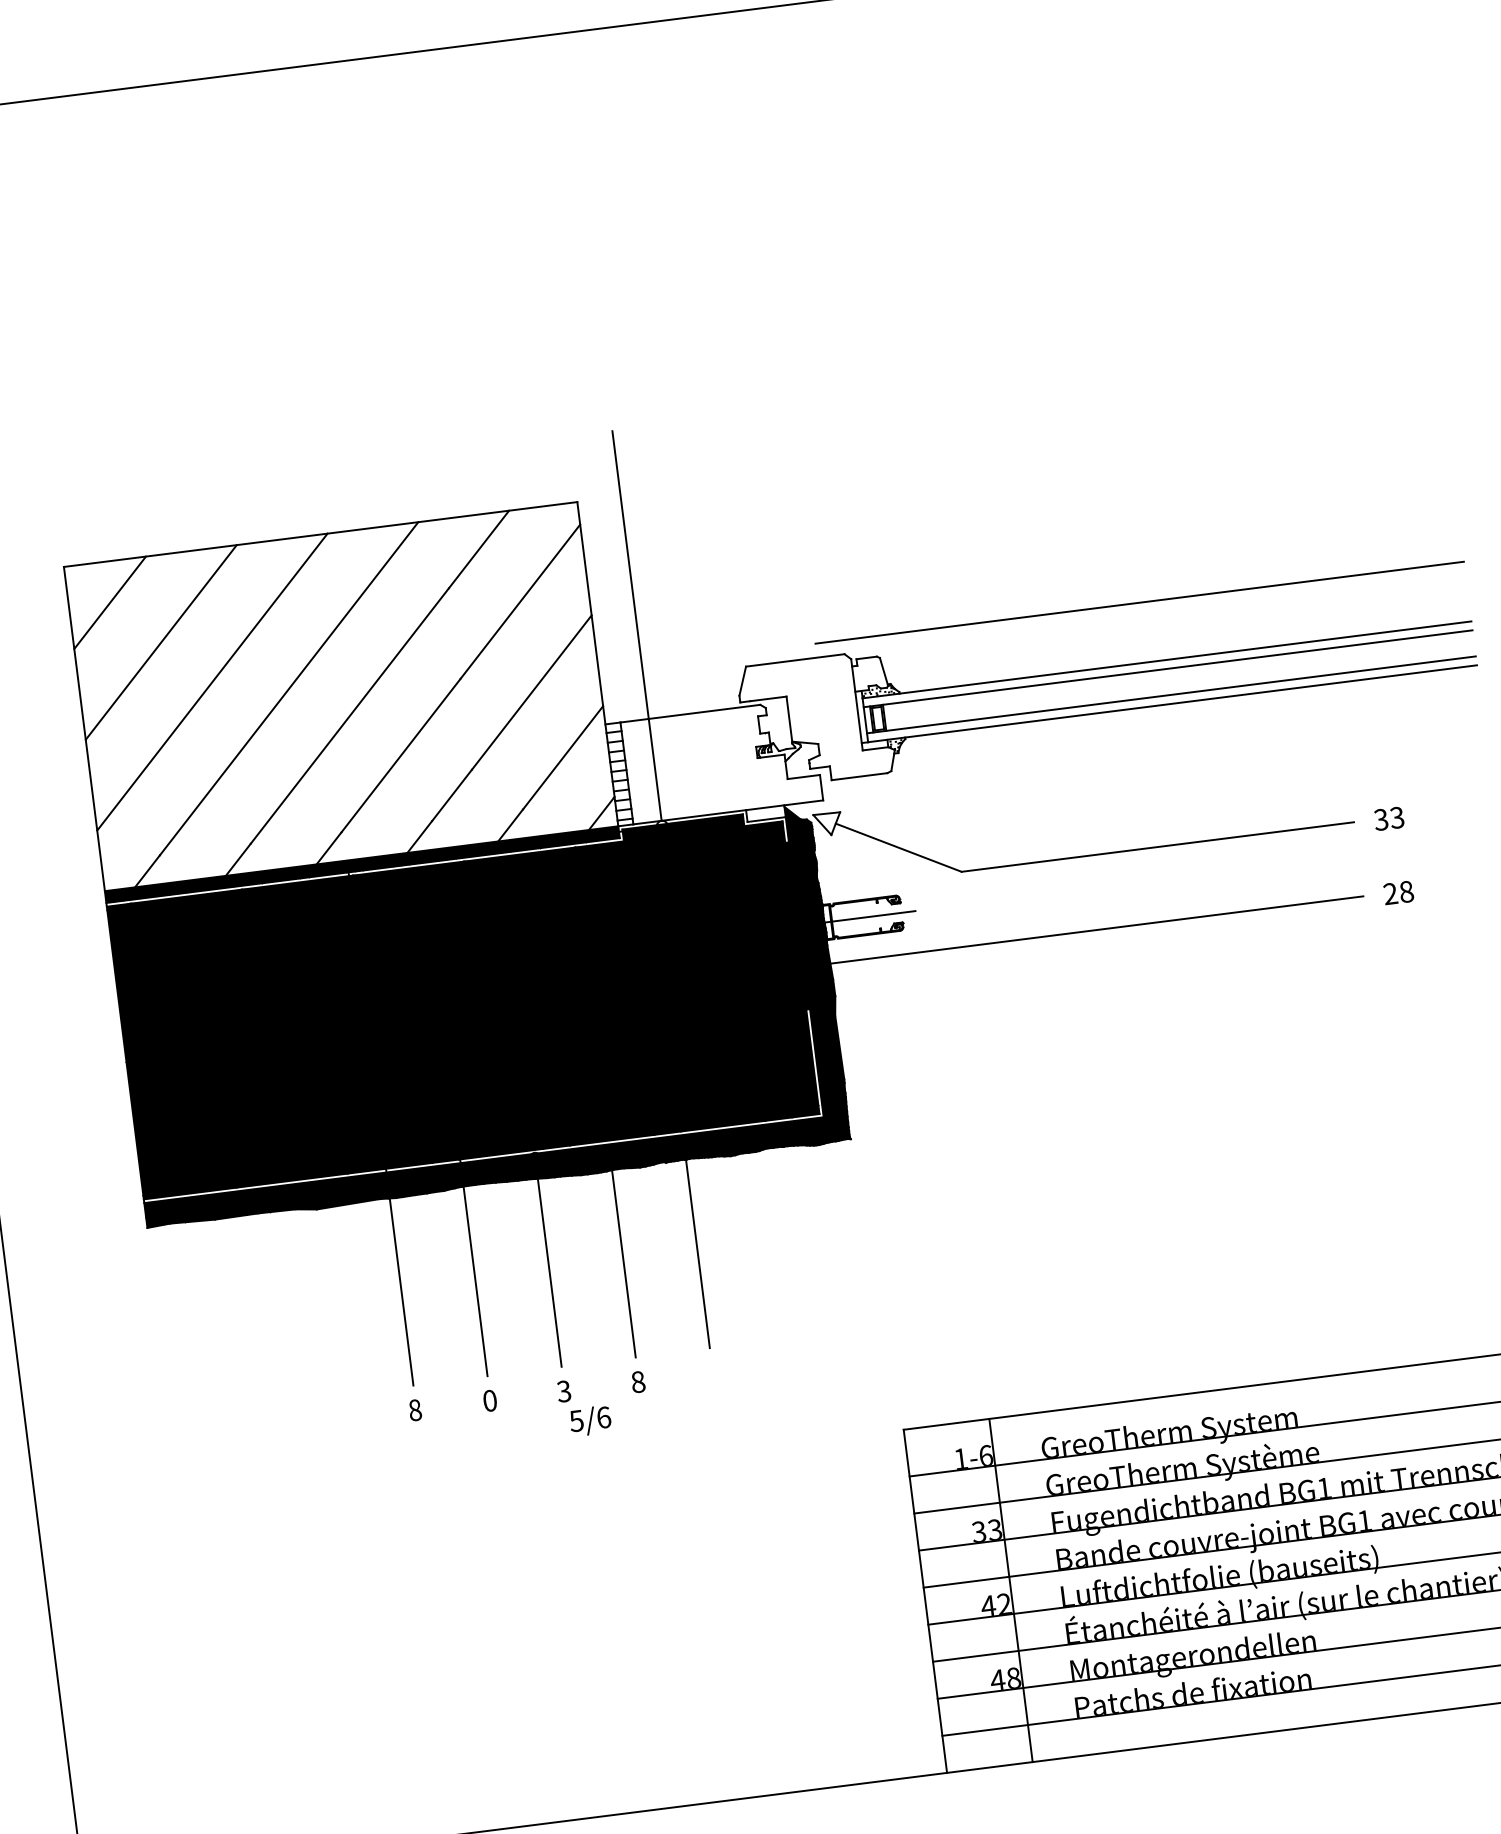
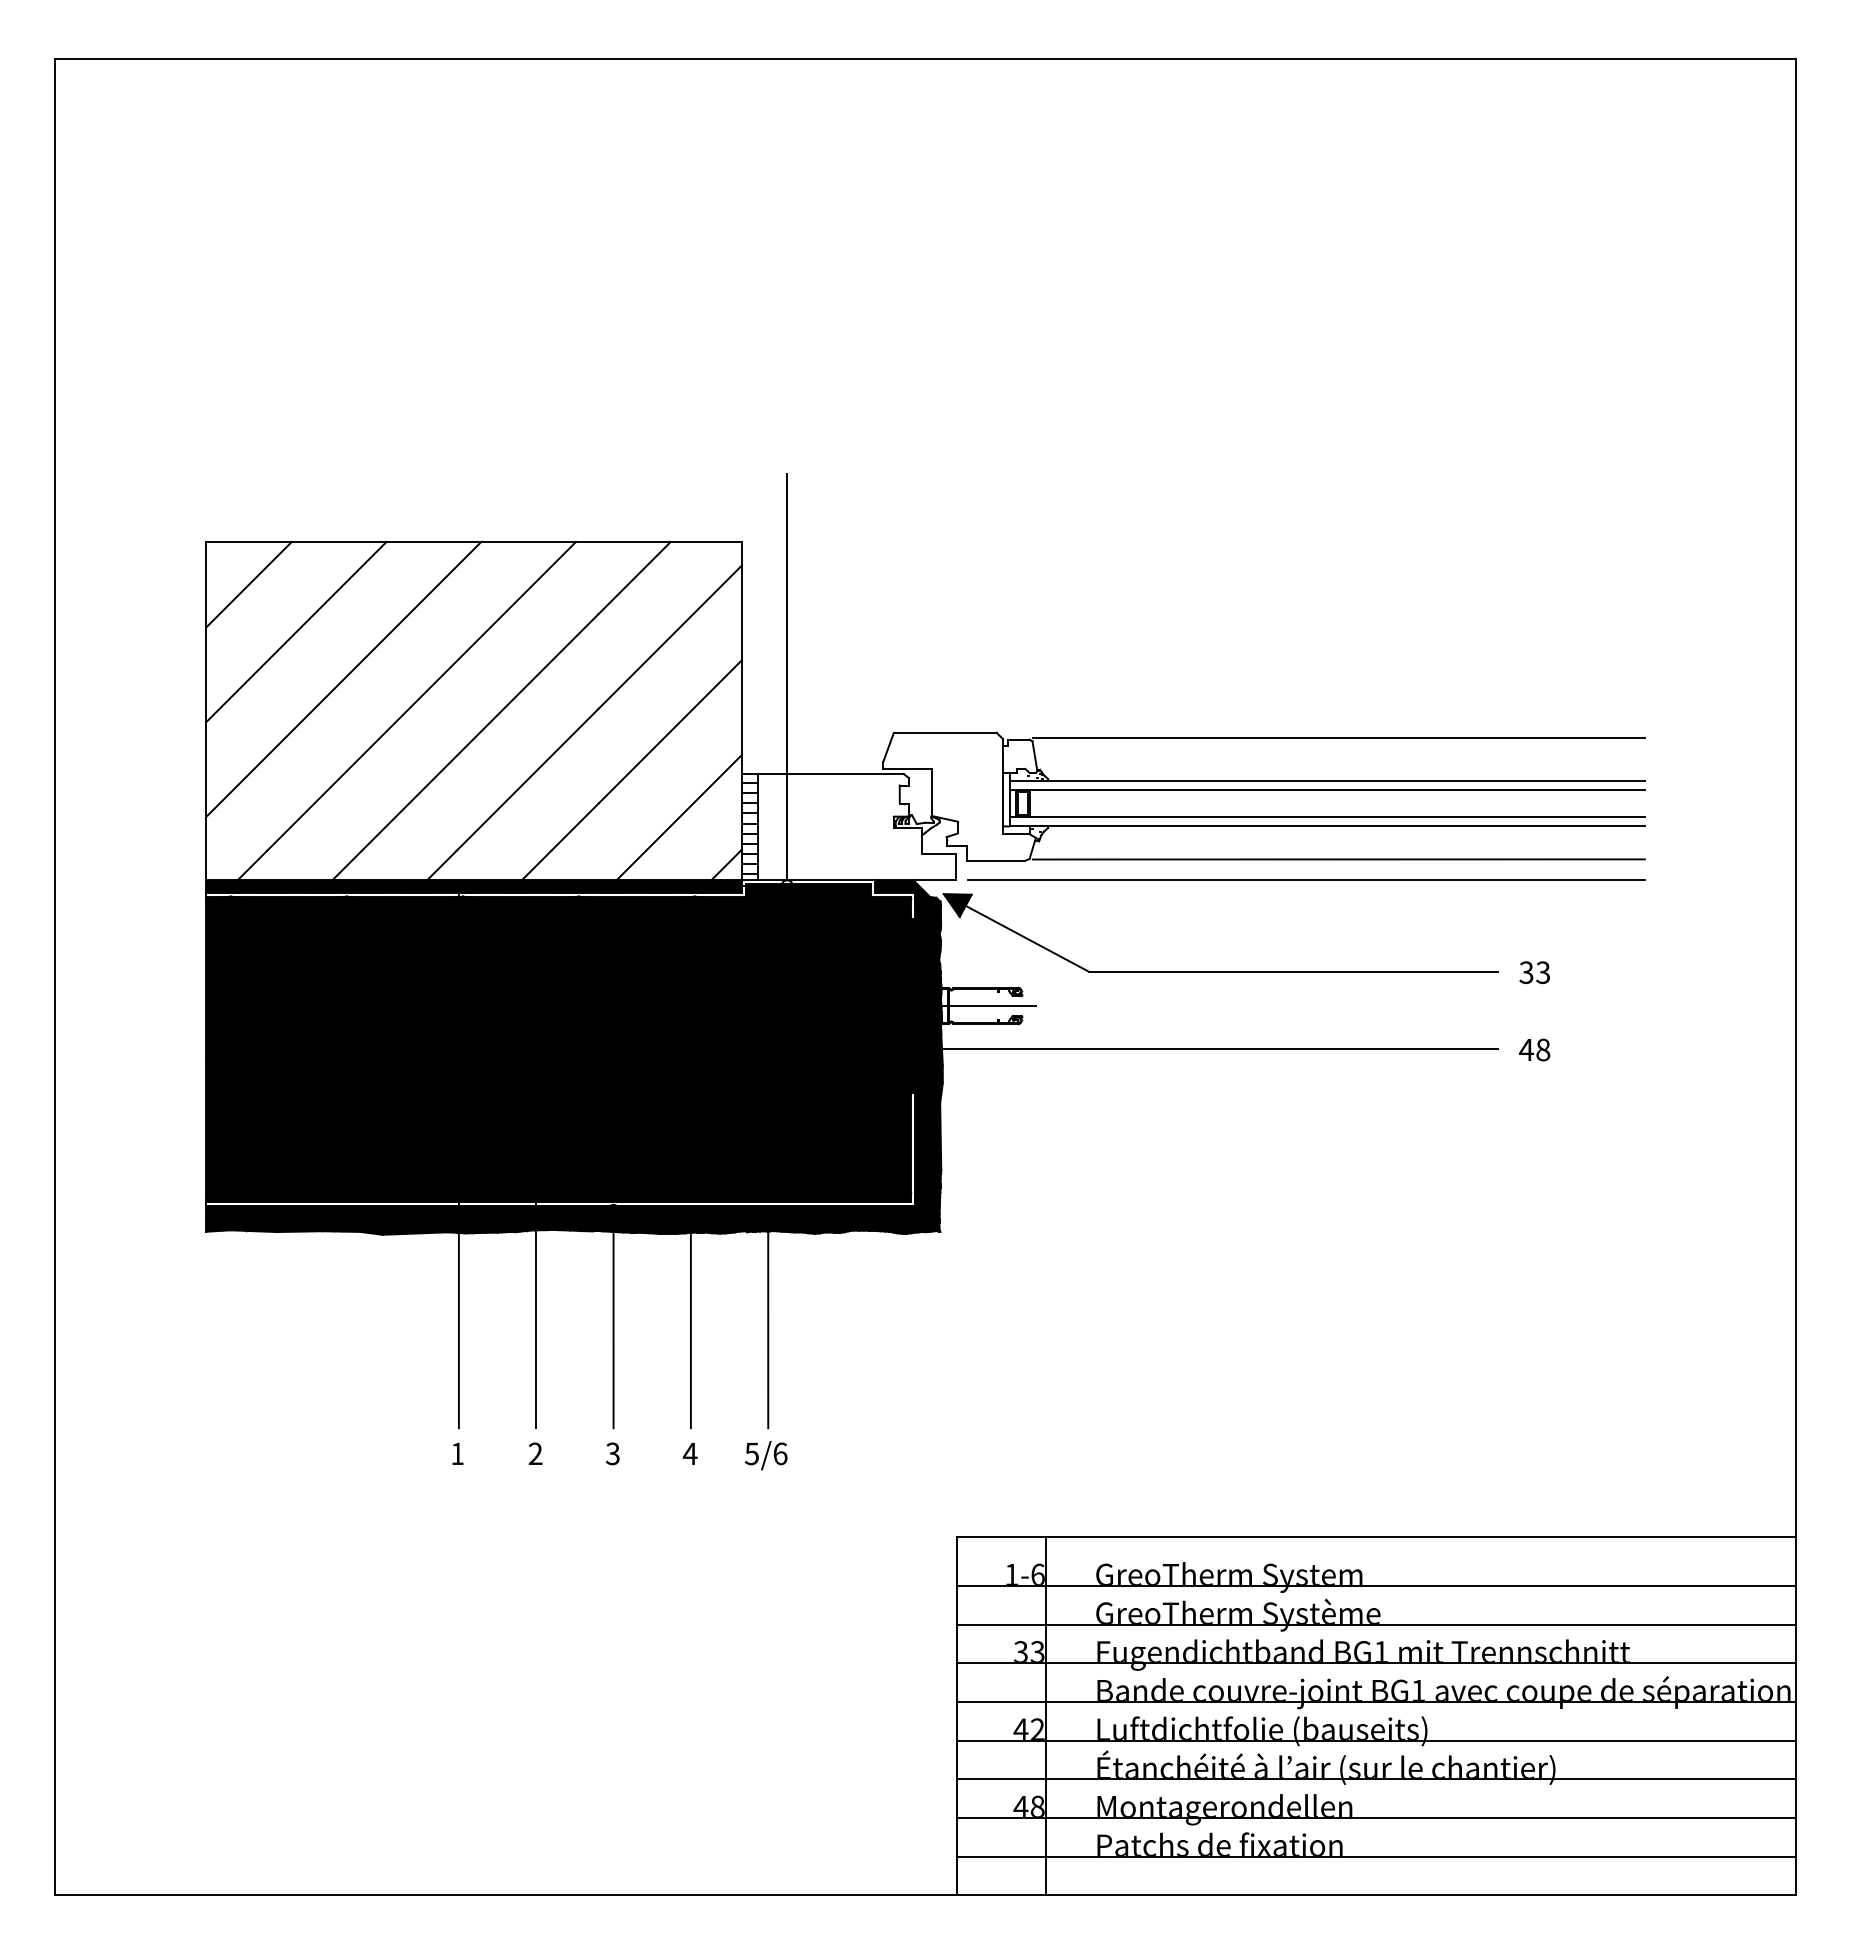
line: (1139, 601) -> (1306, 879), moved
line: (1172, 618) -> (1338, 738), added
line: (1187, 734) -> (1338, 859), added
fill: (766, 813) -> (895, 886), added
fill: (827, 824) -> (957, 905), added
text: (1390, 893) -> (1526, 1049), 28 -> 48
text: (637, 1381) -> (689, 1453), 8 -> 4
text: (489, 1400) -> (535, 1453), 0 -> 2
text: (415, 1409) -> (457, 1453), 8 -> 1
text: (589, 1420) -> (765, 1455), moved

